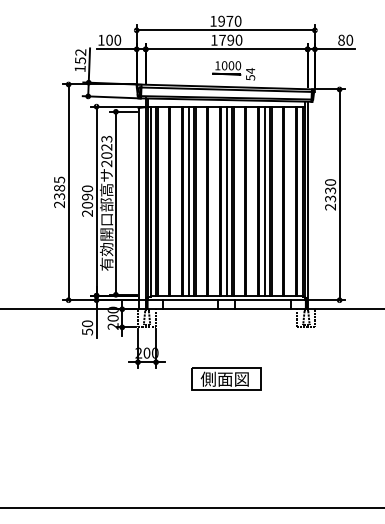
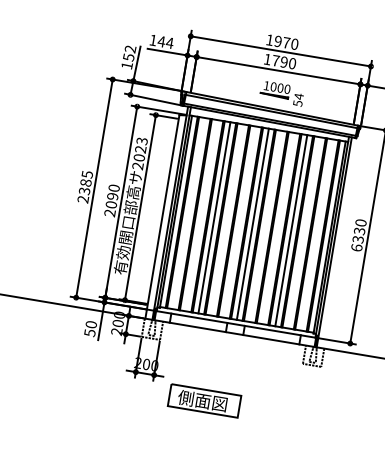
text: (113, 39) -> (165, 41), 100 -> 144
text: (330, 206) -> (356, 247), 2330 -> 6330
part: (226, 378) -> (204, 400), moved

